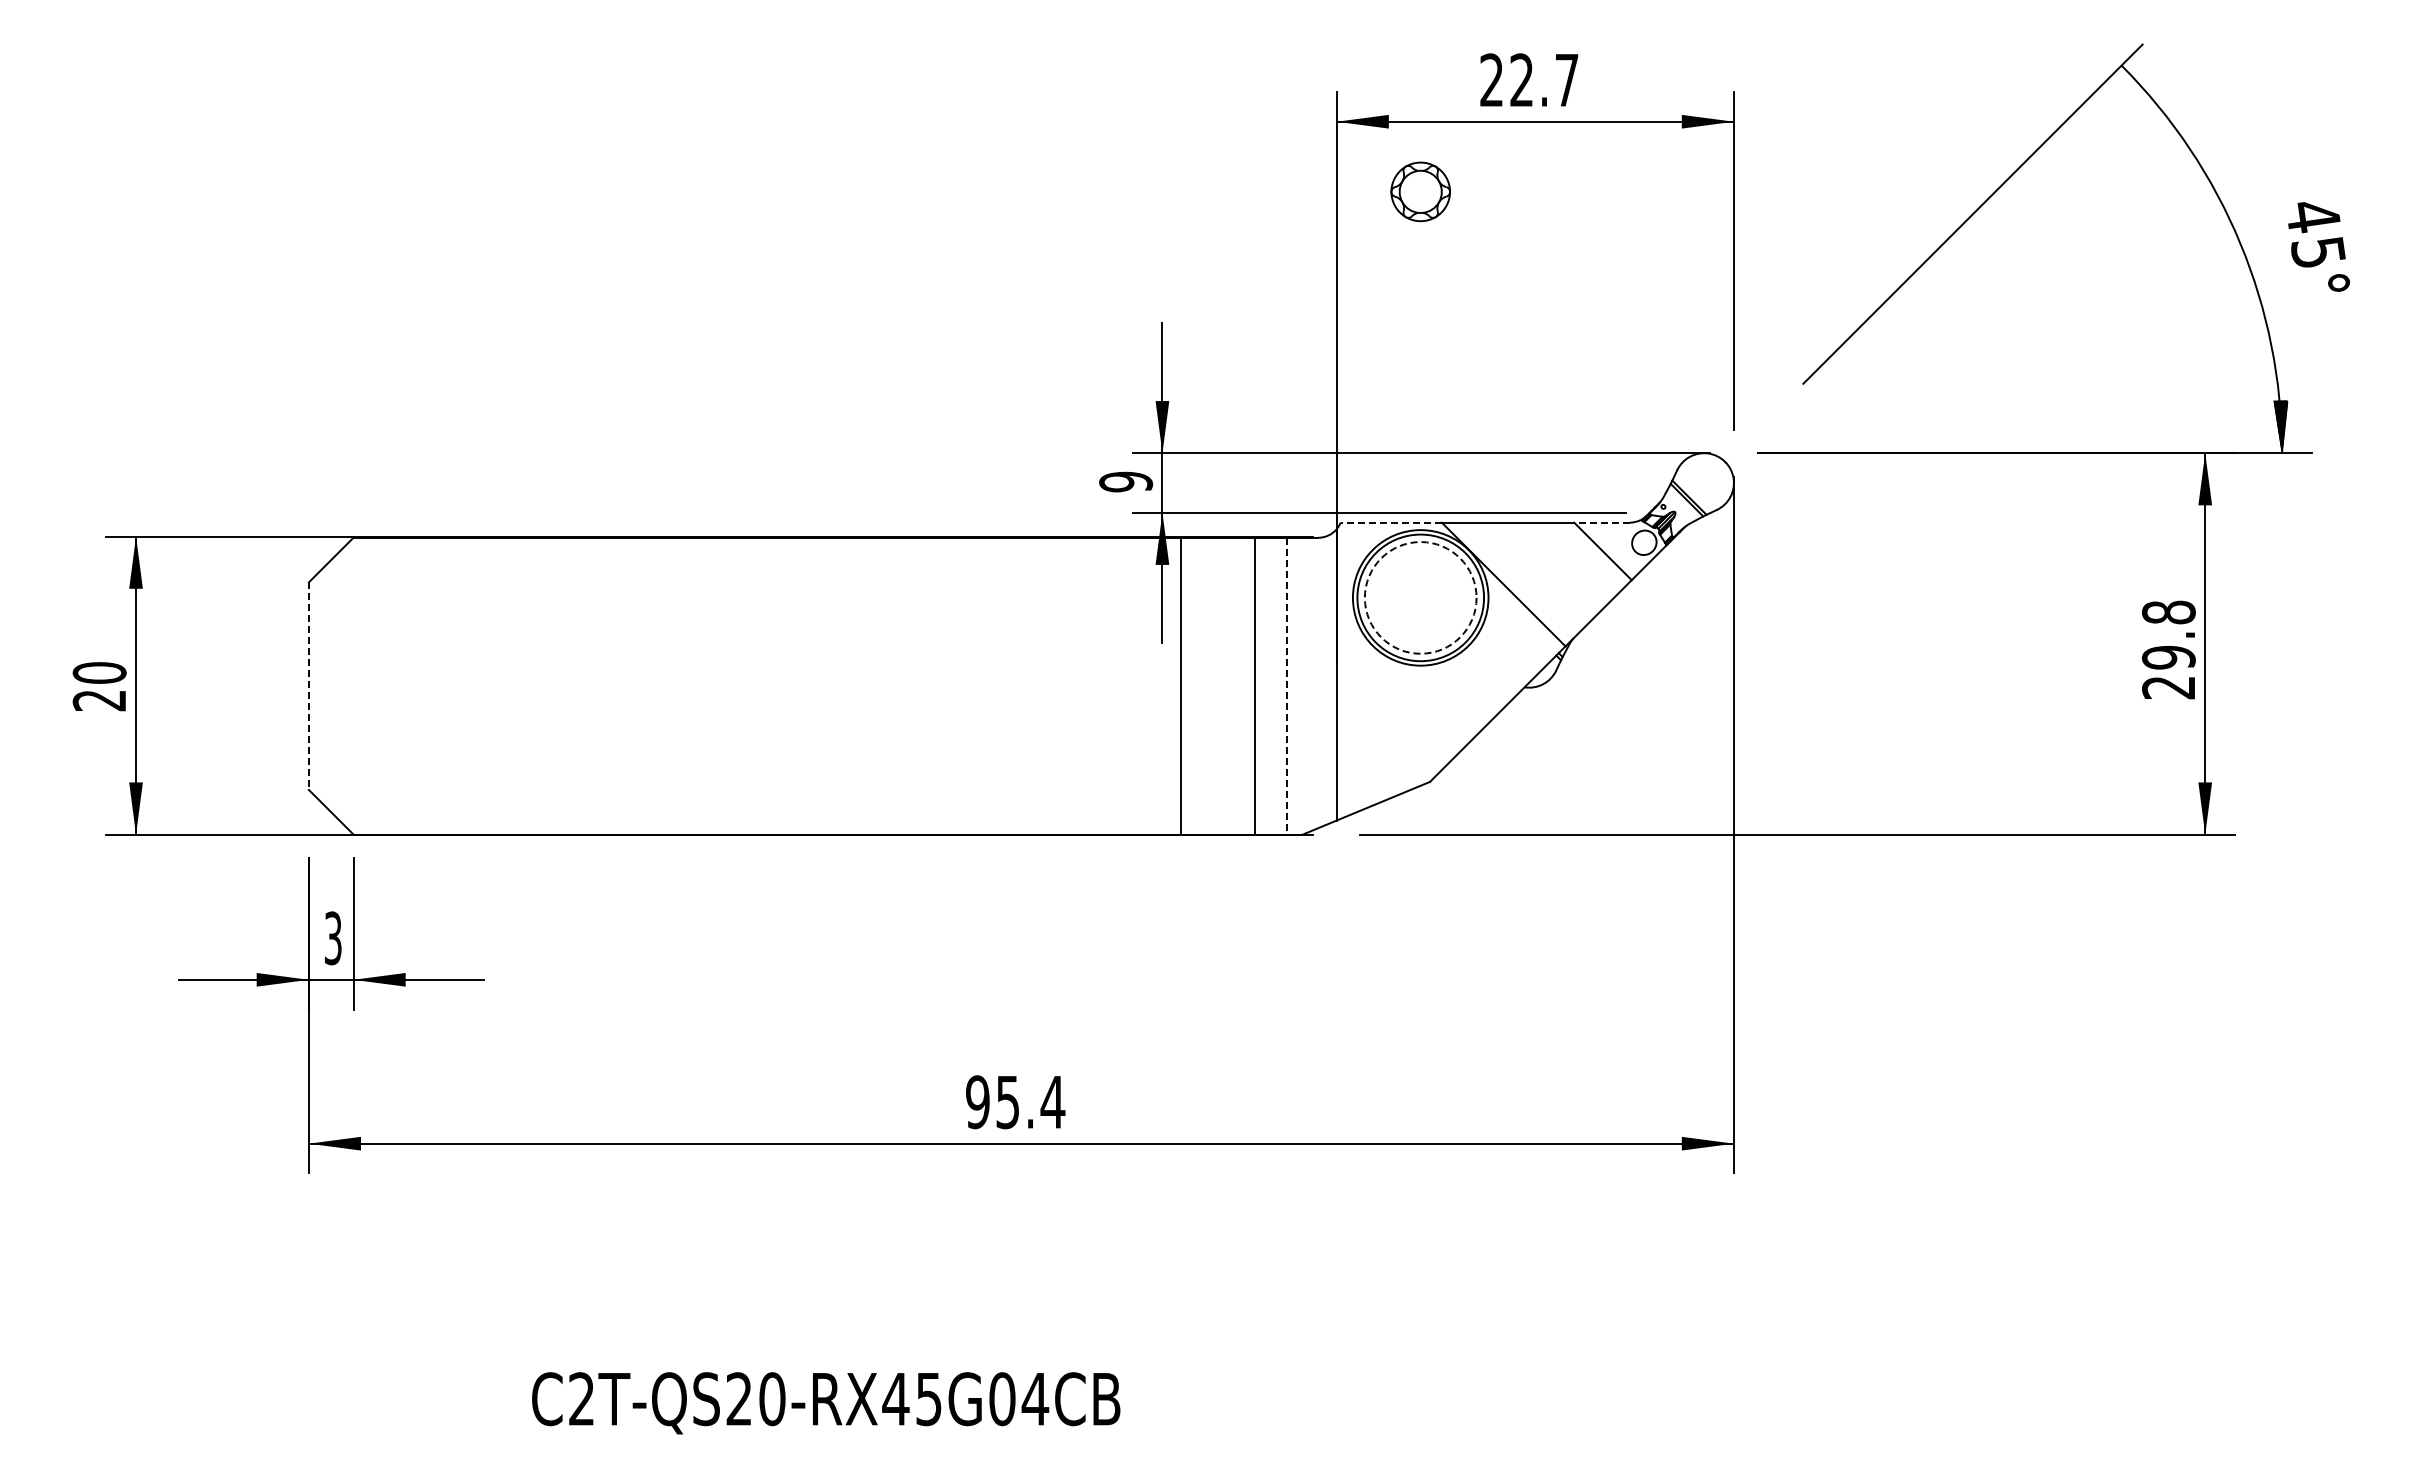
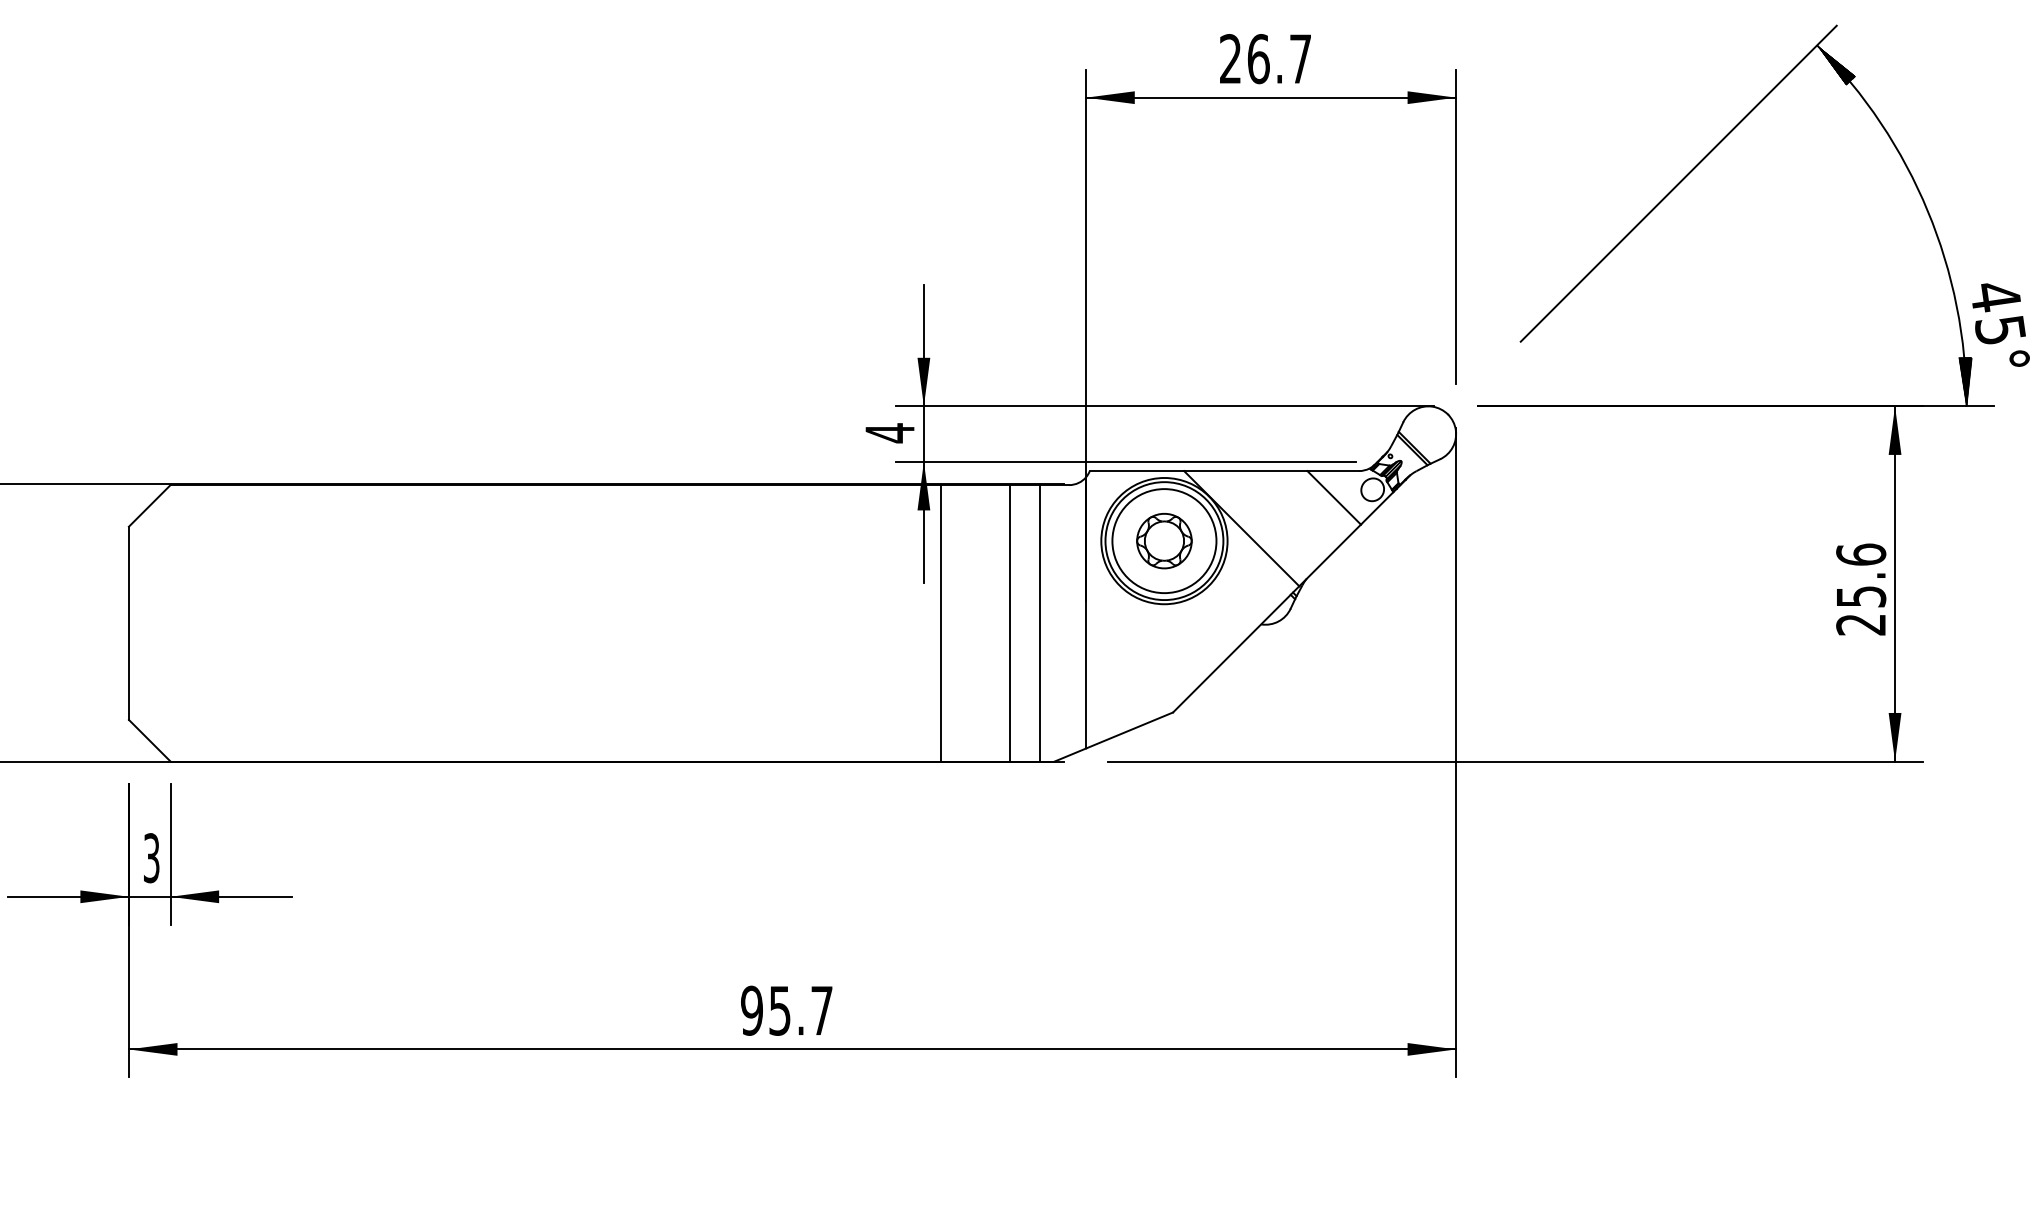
text: (1522, 80) -> (1259, 59), 22.7 -> 26.7
hatch: (2141, 86) -> (1835, 64), added
part: (1420, 191) -> (1164, 540), moved
text: (2318, 246) -> (2000, 324), moved
text: (1126, 481) -> (890, 432), 9 -> 4
line: (1391, 522) -> (1137, 470), dashed -> solid
line: (1602, 522) -> (1333, 470), dashed -> solid
circle: (1420, 597) -> (1164, 540), dashed -> solid
text: (2168, 634) -> (1860, 575), 29.8 -> 25.6
line: (308, 686) -> (128, 623), dashed -> solid
line: (1286, 686) -> (1039, 623), dashed -> solid
text: (1052, 1102) -> (821, 1011), 95.4 -> 95.7

